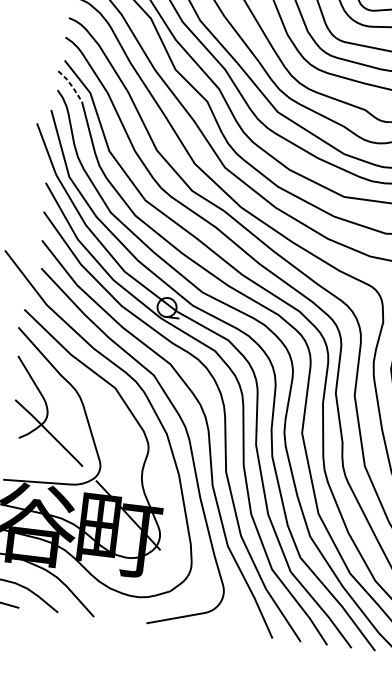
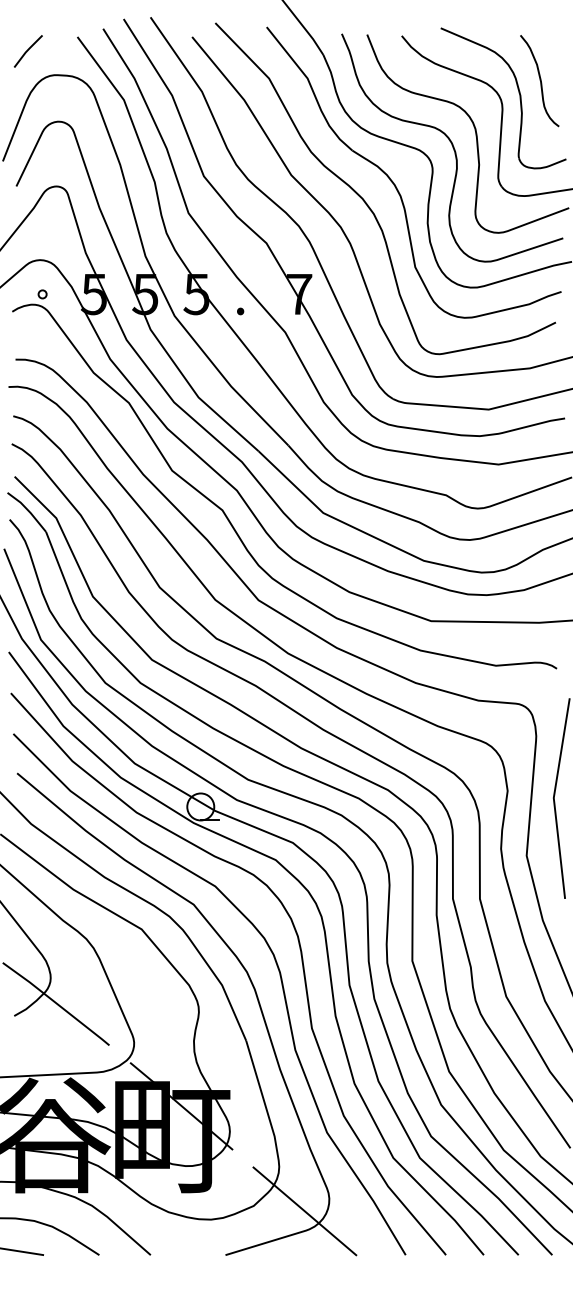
line: (71, 86) -> (28, 511), dashed -> solid
line: (205, 599) -> (304, 1211), added

